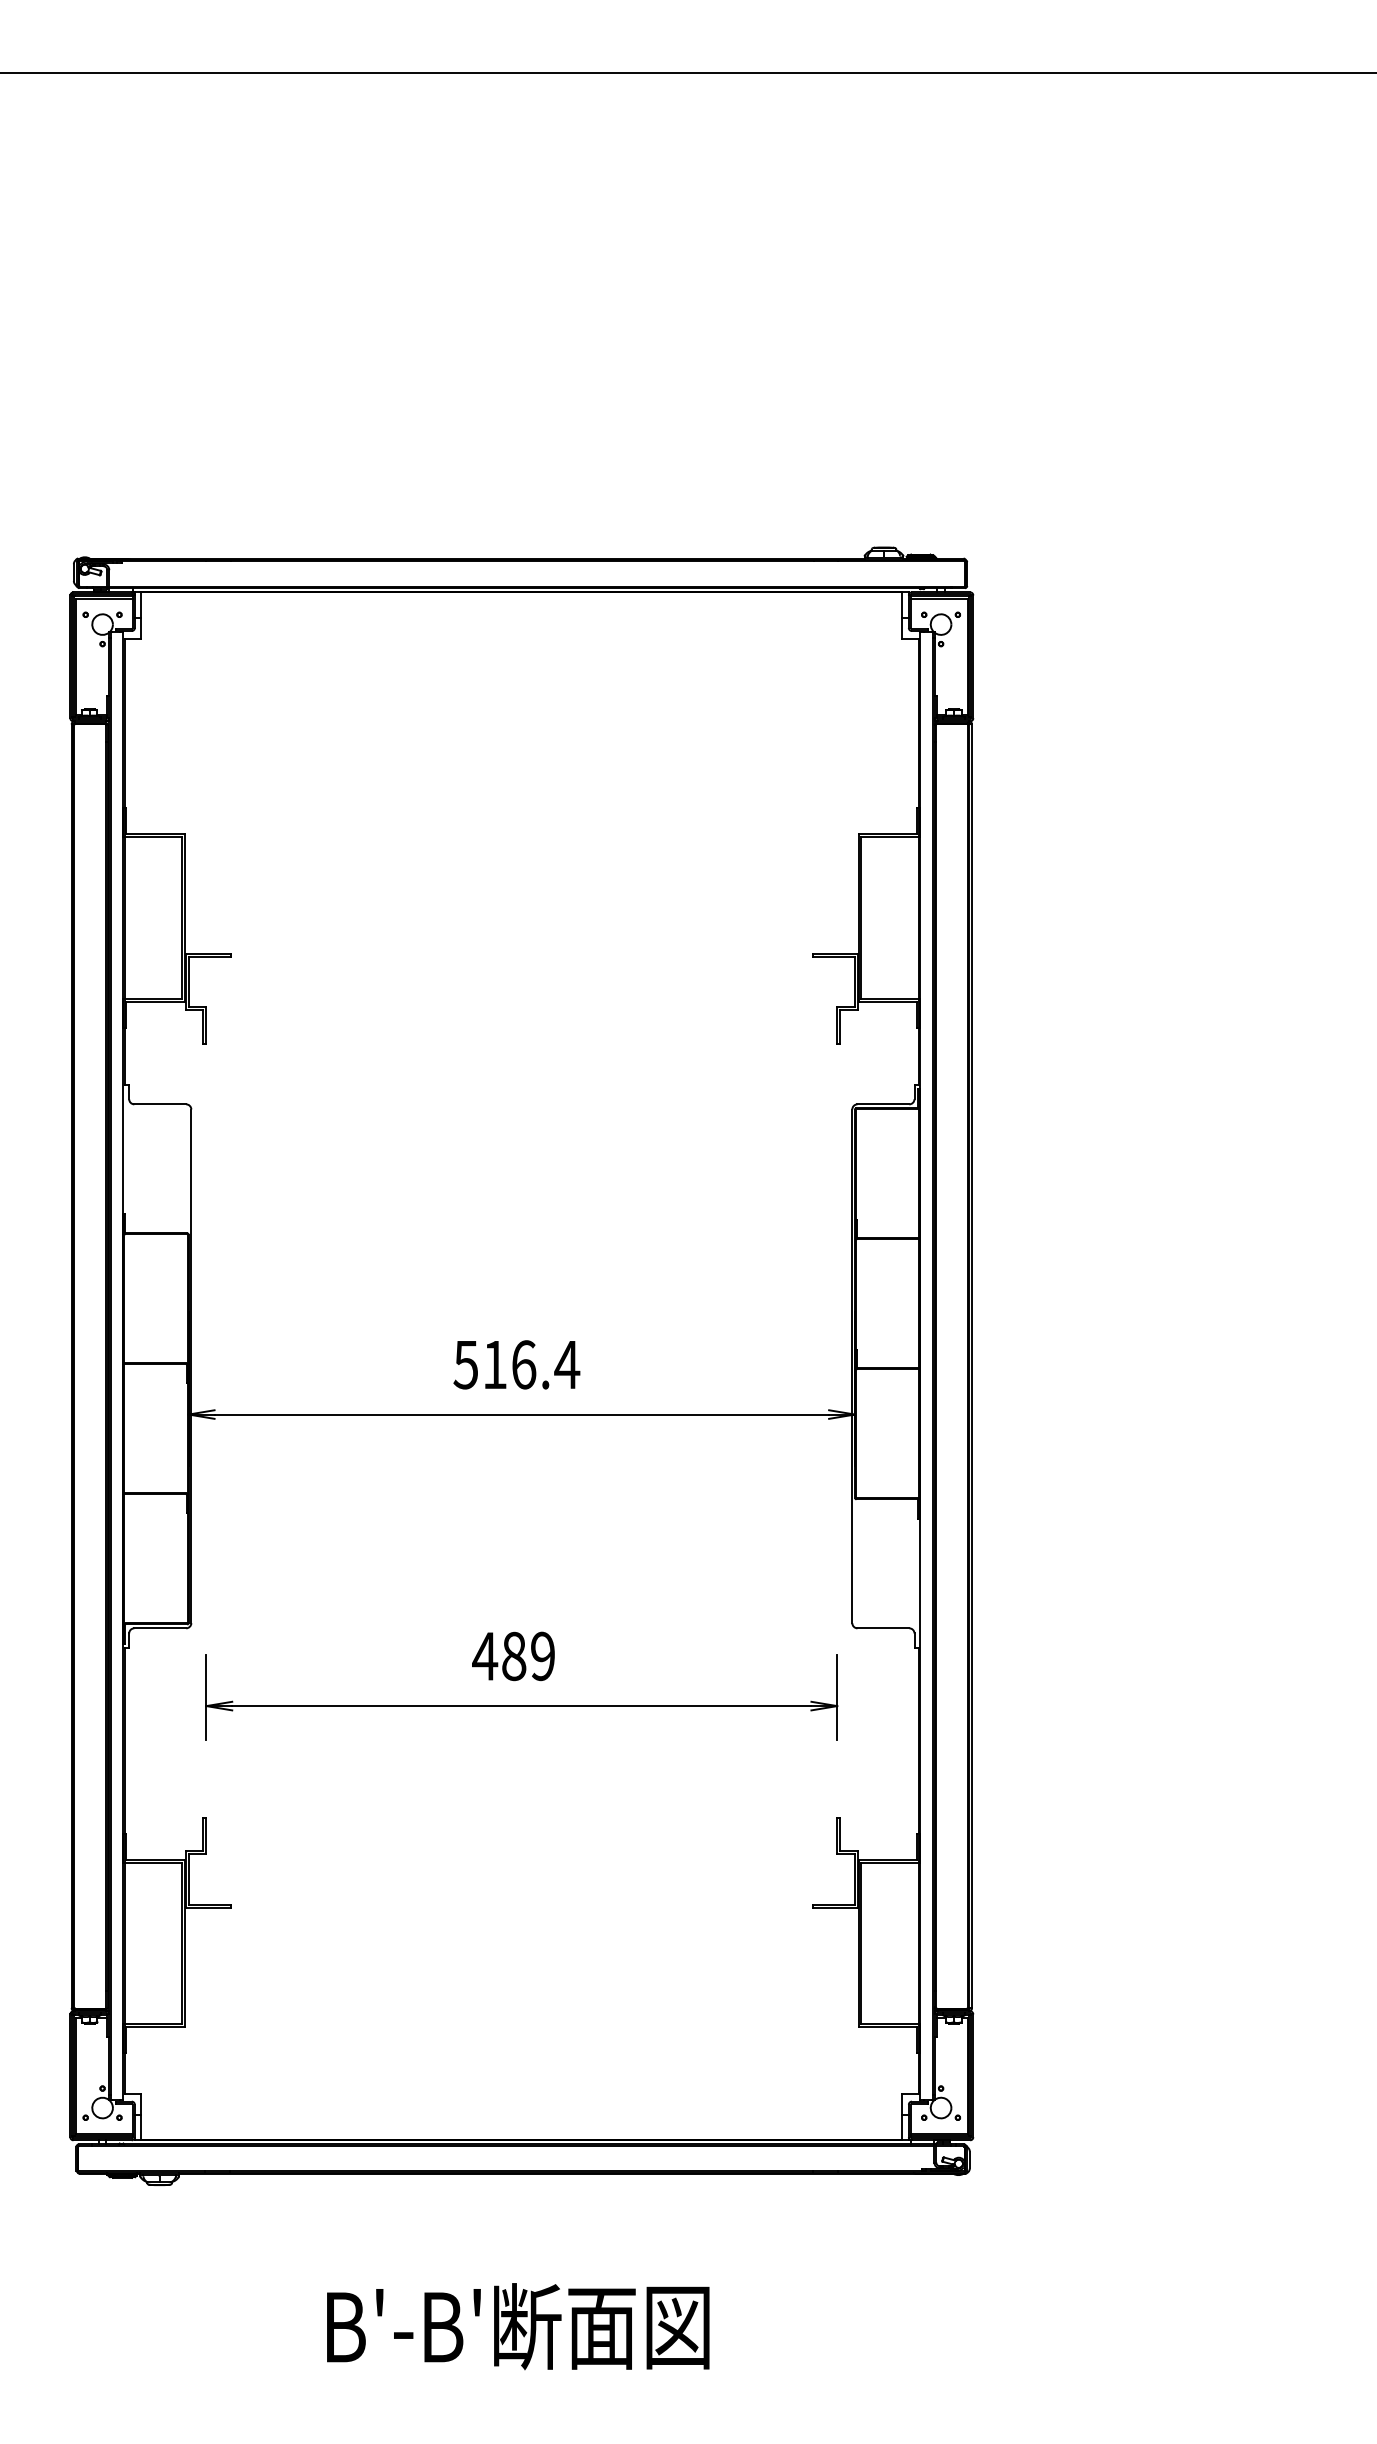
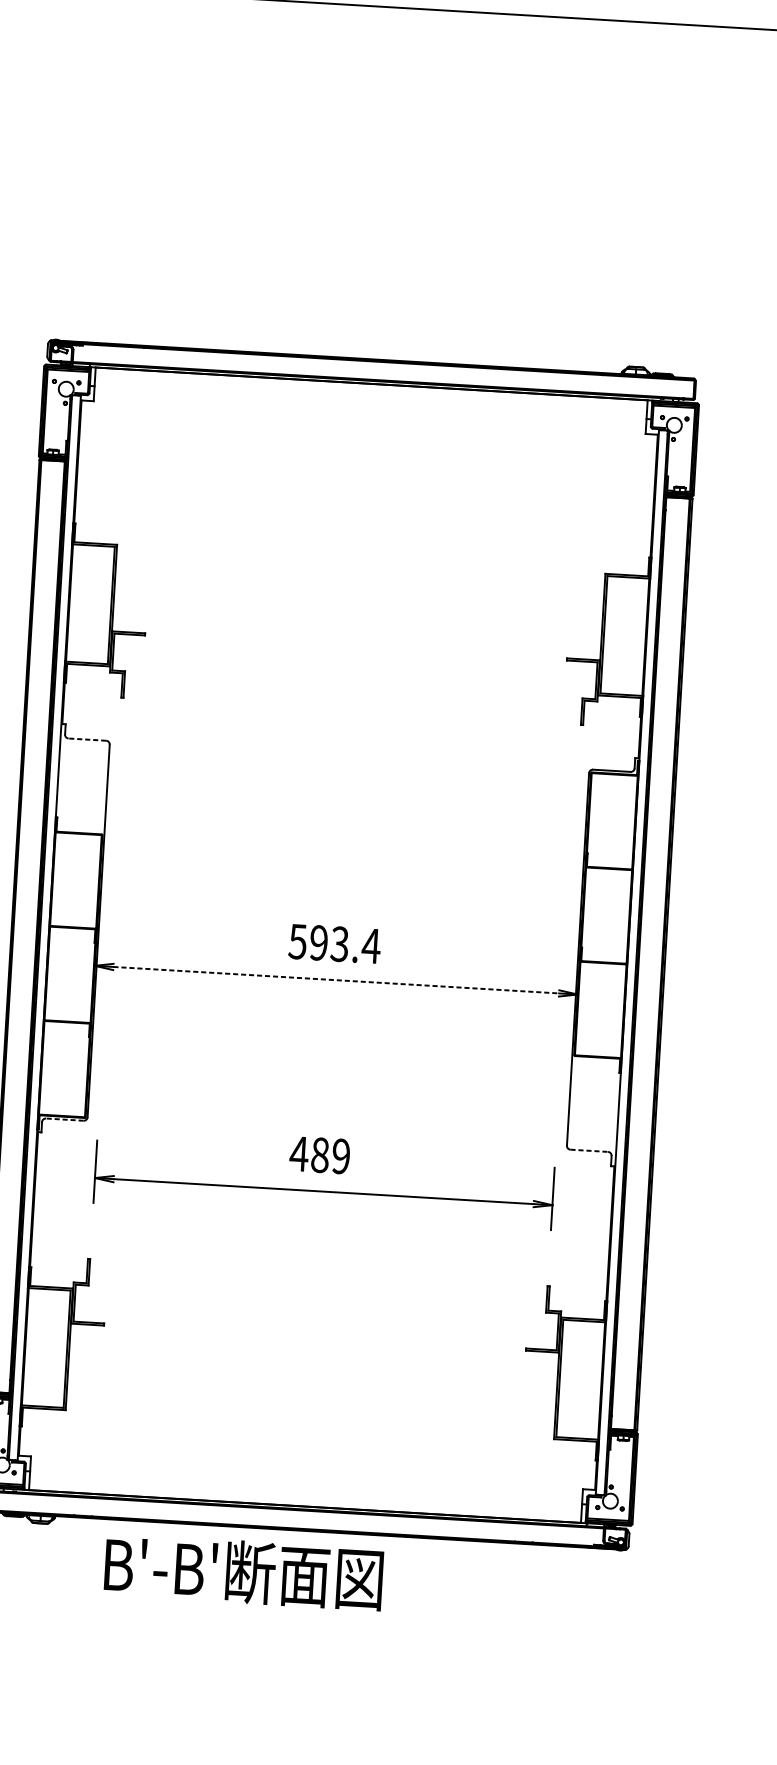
line: (160, 1104) -> (87, 739), solid -> dashed
text: (509, 1364) -> (329, 943), 516.4 -> 593.4
line: (522, 1414) -> (336, 980), solid -> dashed
line: (160, 1628) -> (65, 1119), solid -> dashed
line: (883, 1628) -> (589, 1150), solid -> dashed
text: (518, 2326) -> (244, 1572), moved

